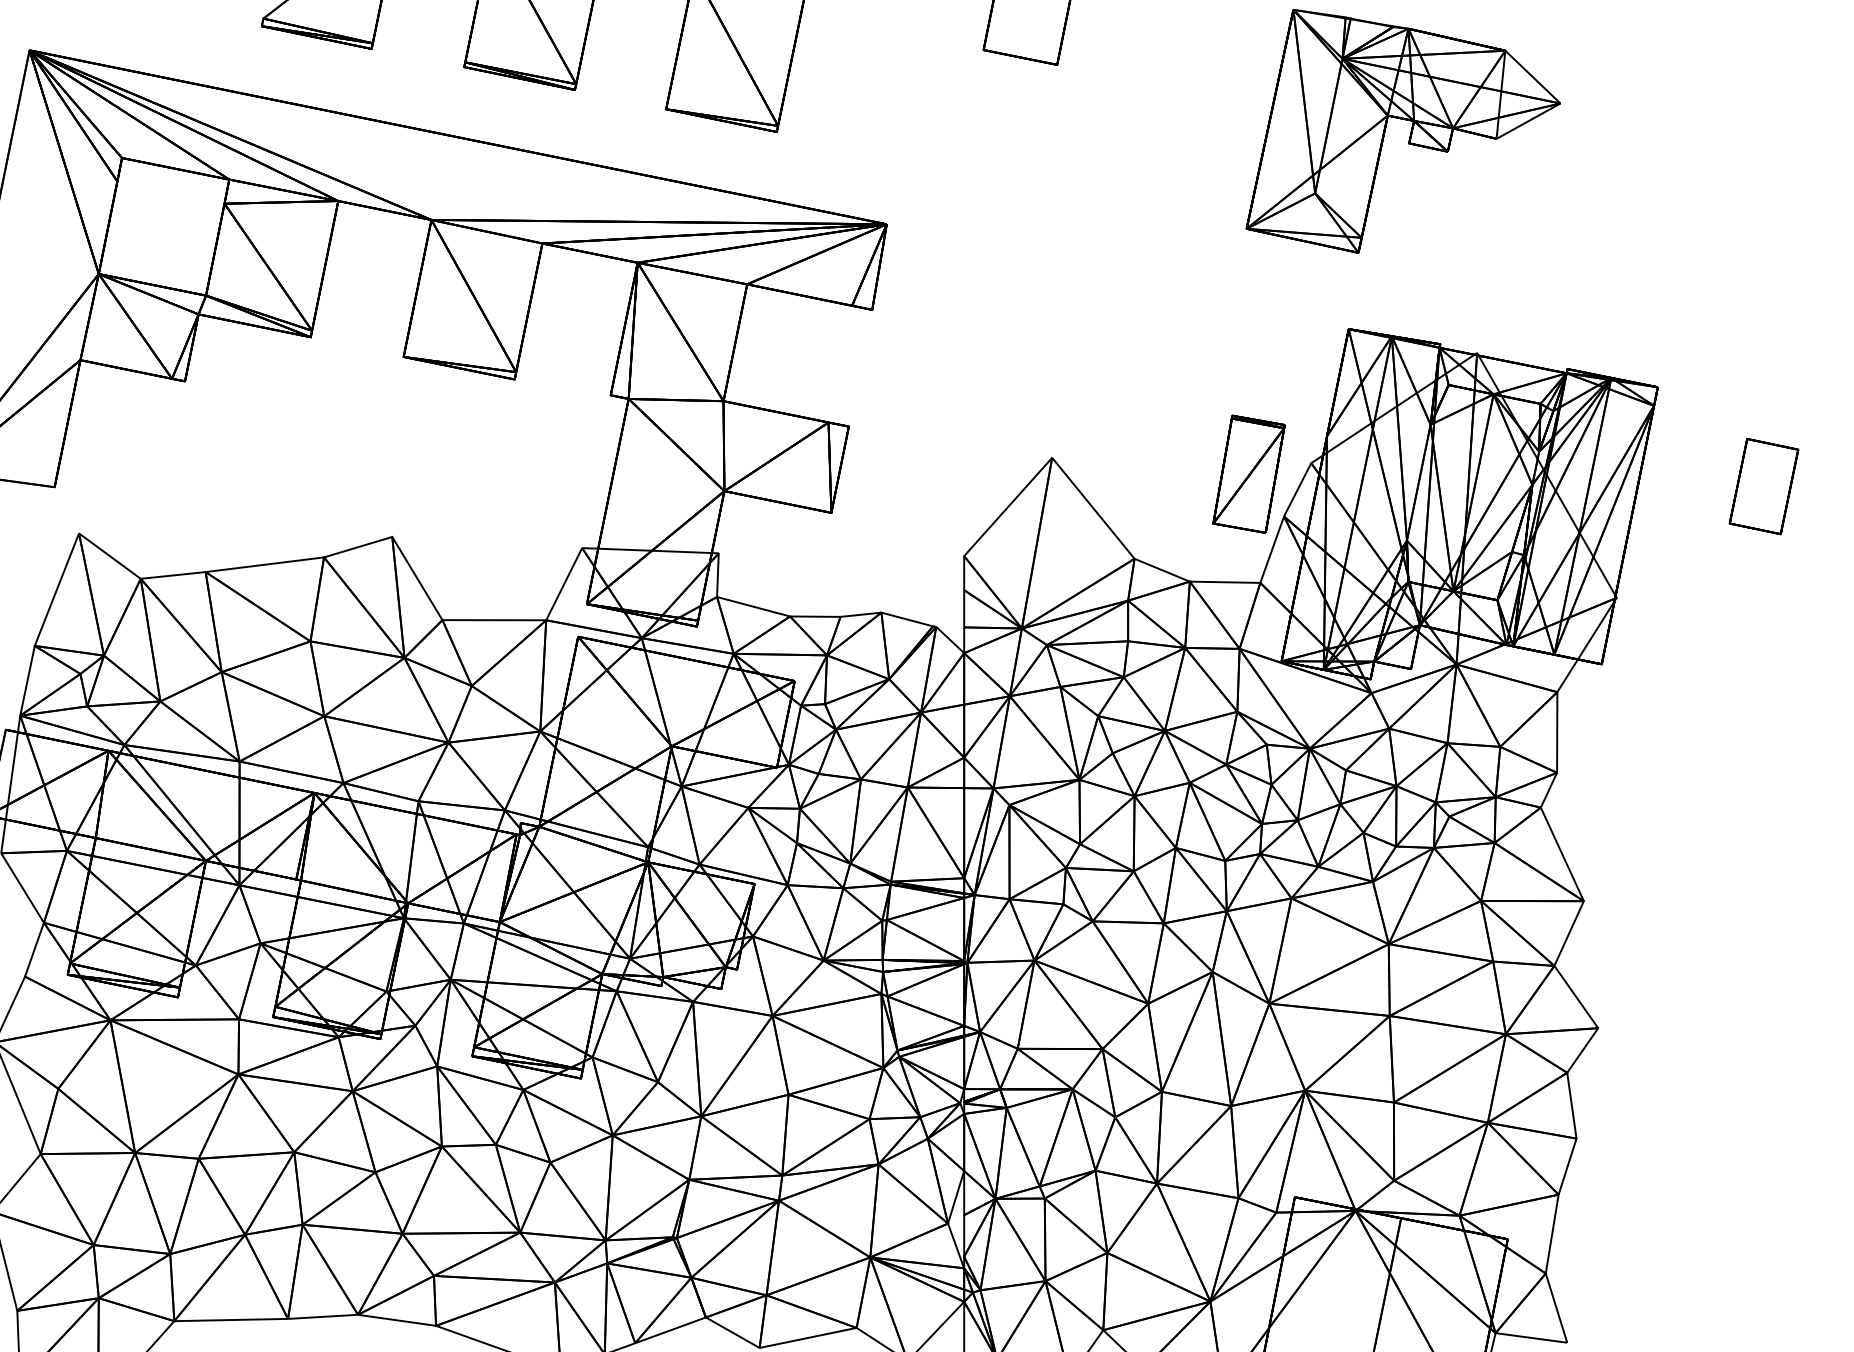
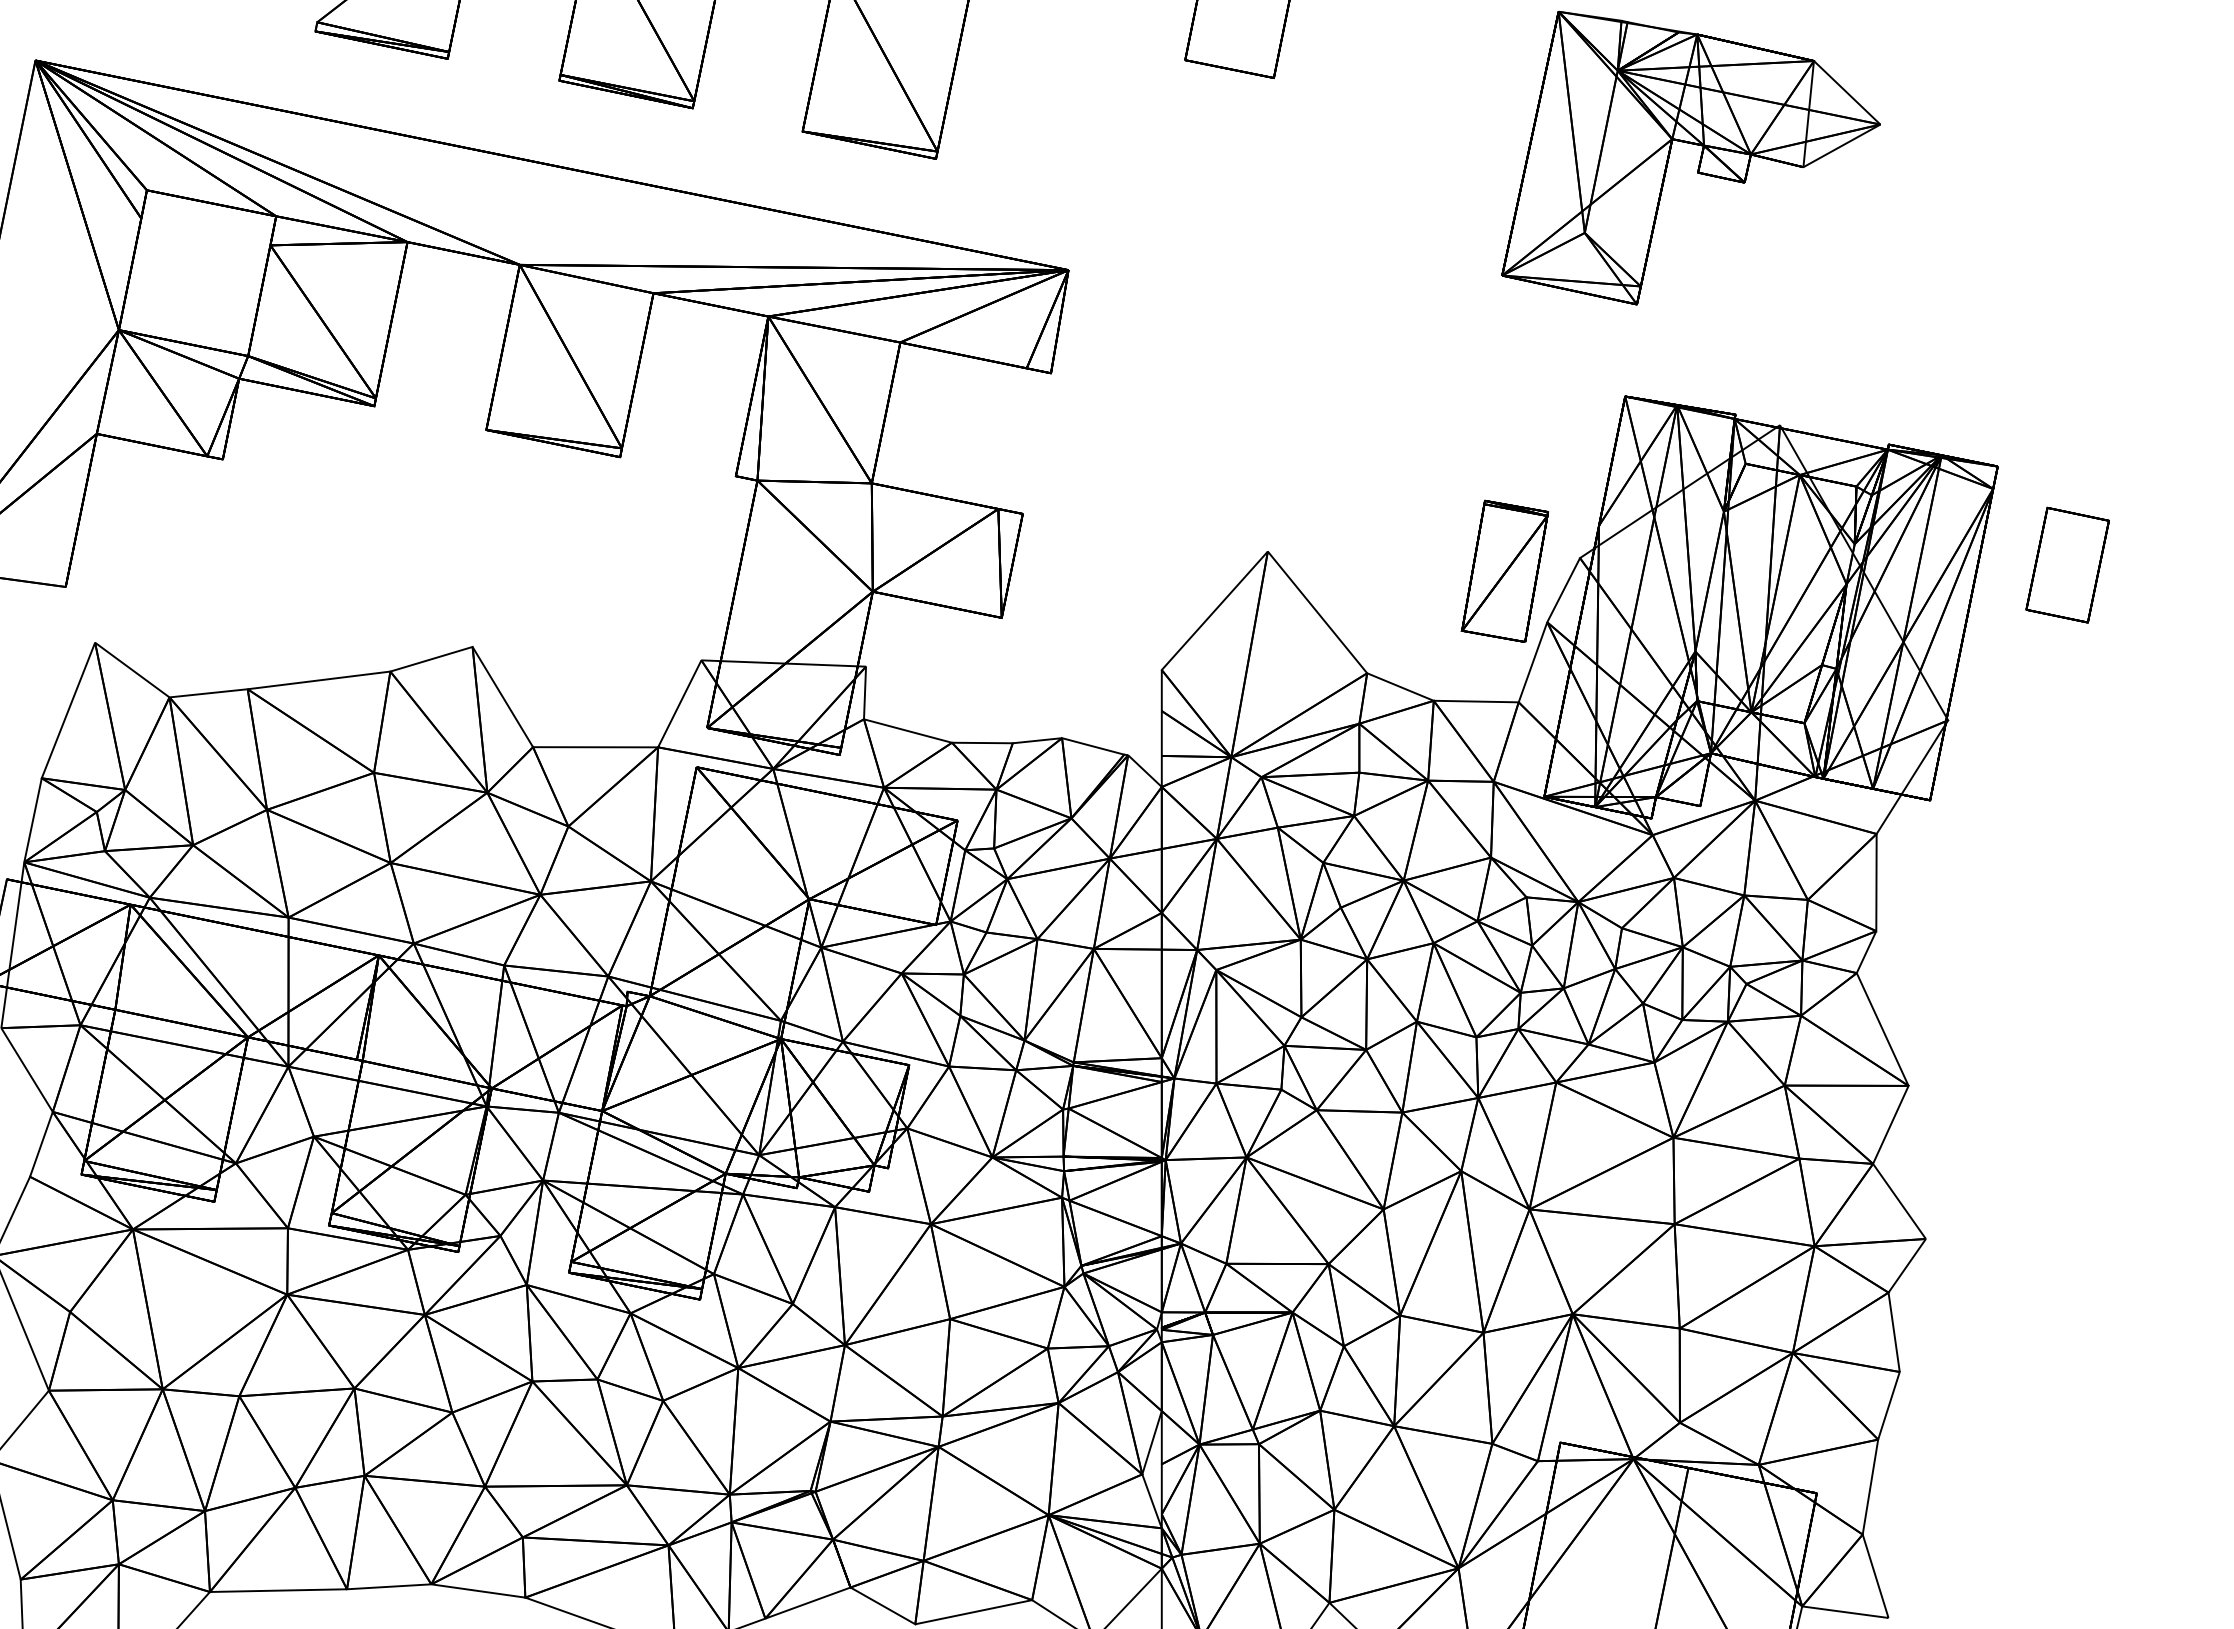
part: (1763, 485) -> (2067, 564), moved

